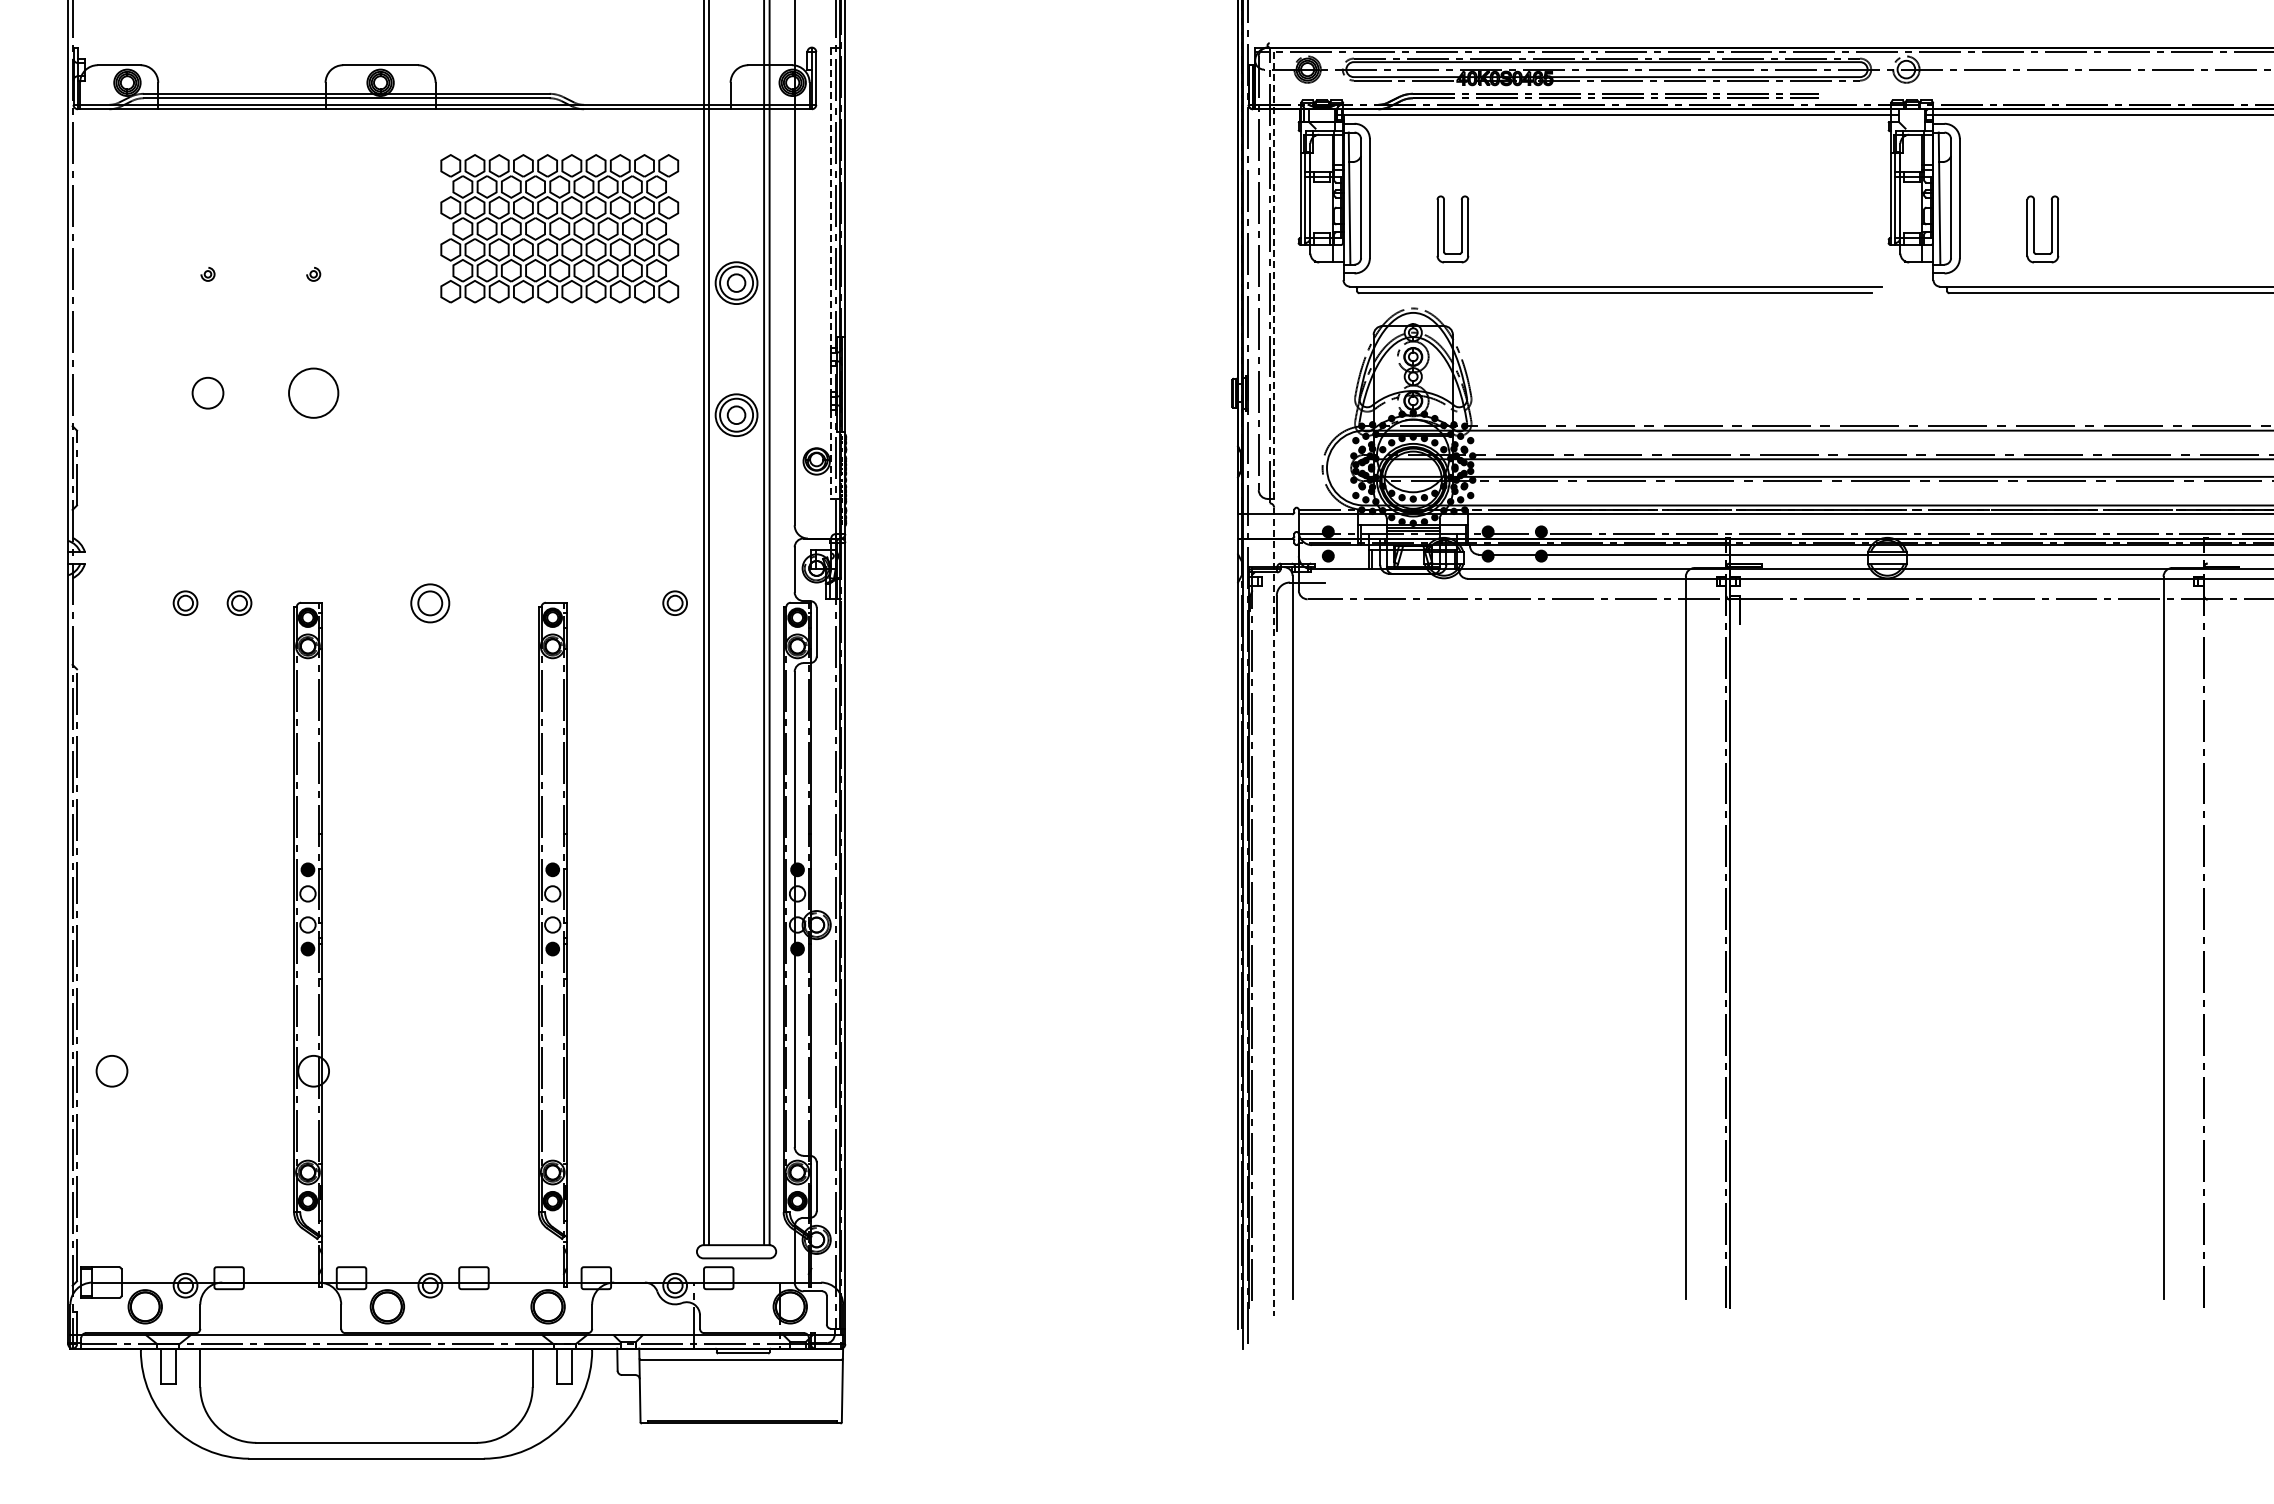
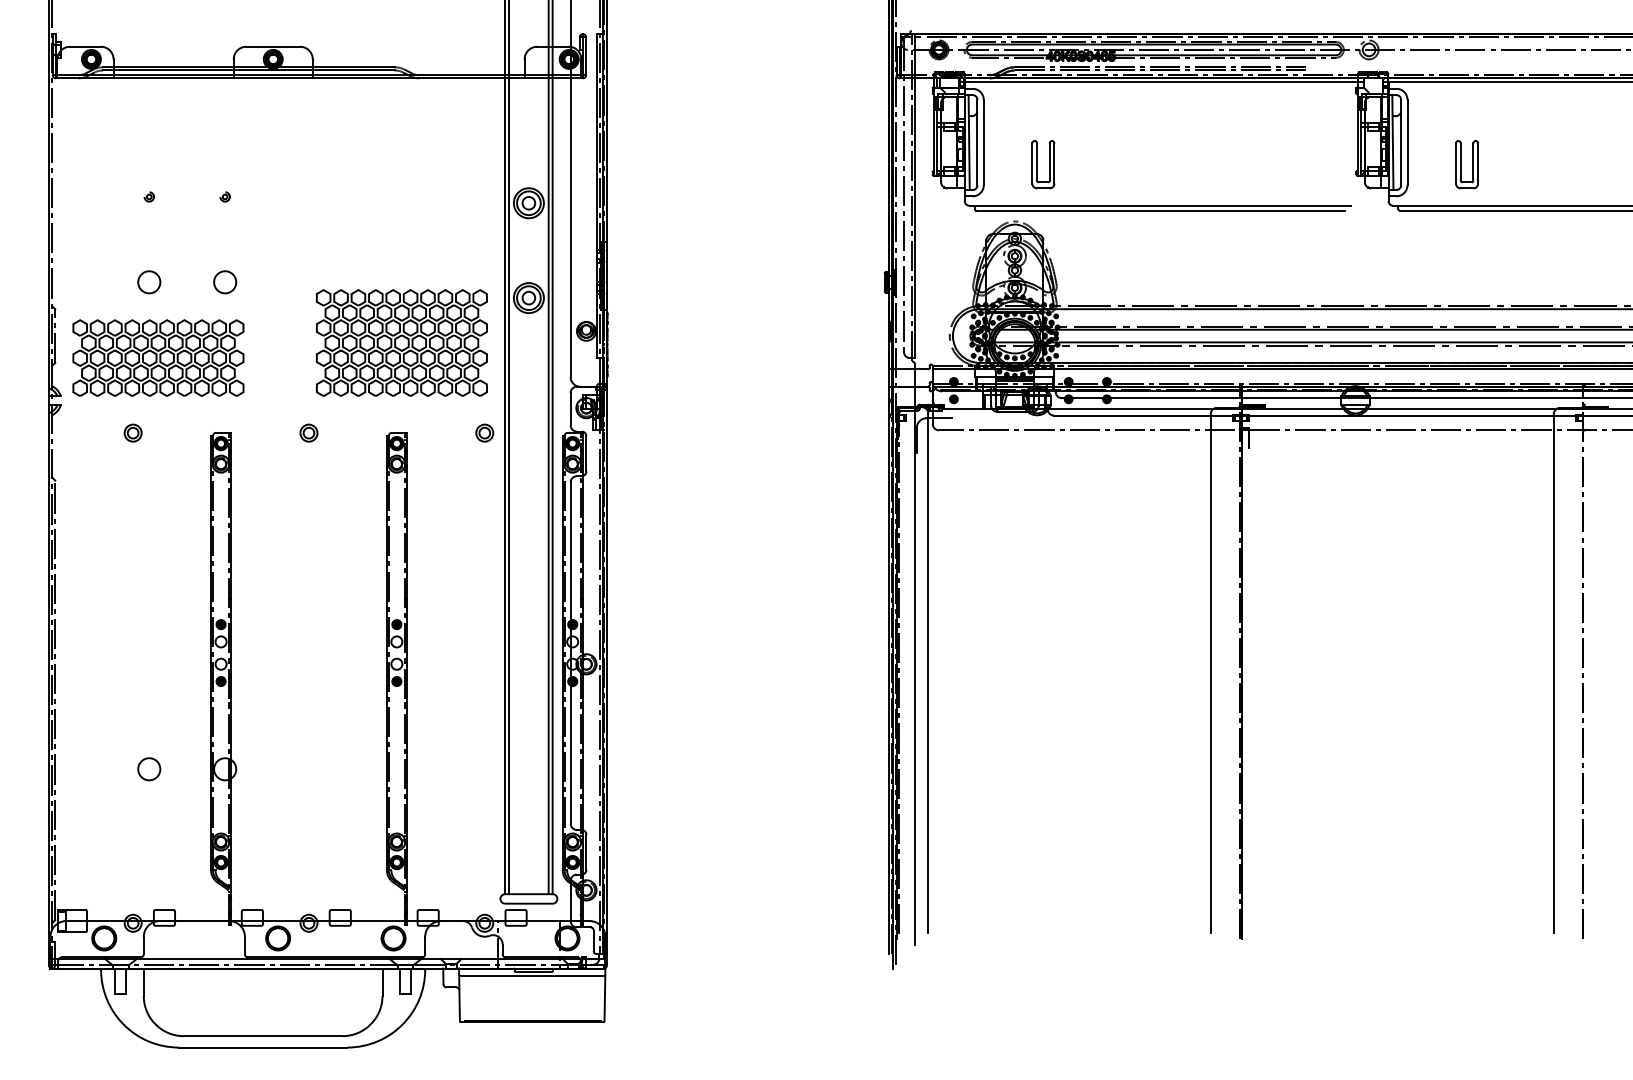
part: (559, 228) -> (401, 342), moved
line: (831, 273) -> (597, 196), dashed -> solid
line: (1274, 273) -> (915, 196), dashed -> solid
circle: (313, 392) -> (225, 281), size x0.62
part: (220, 498) -> (158, 357), added
part: (239, 602) -> (171, 432), removed
part: (430, 602) -> (309, 432), size x0.62
line: (1274, 911) -> (915, 654), dashed -> solid
circle: (111, 1071) -> (148, 769), moved

